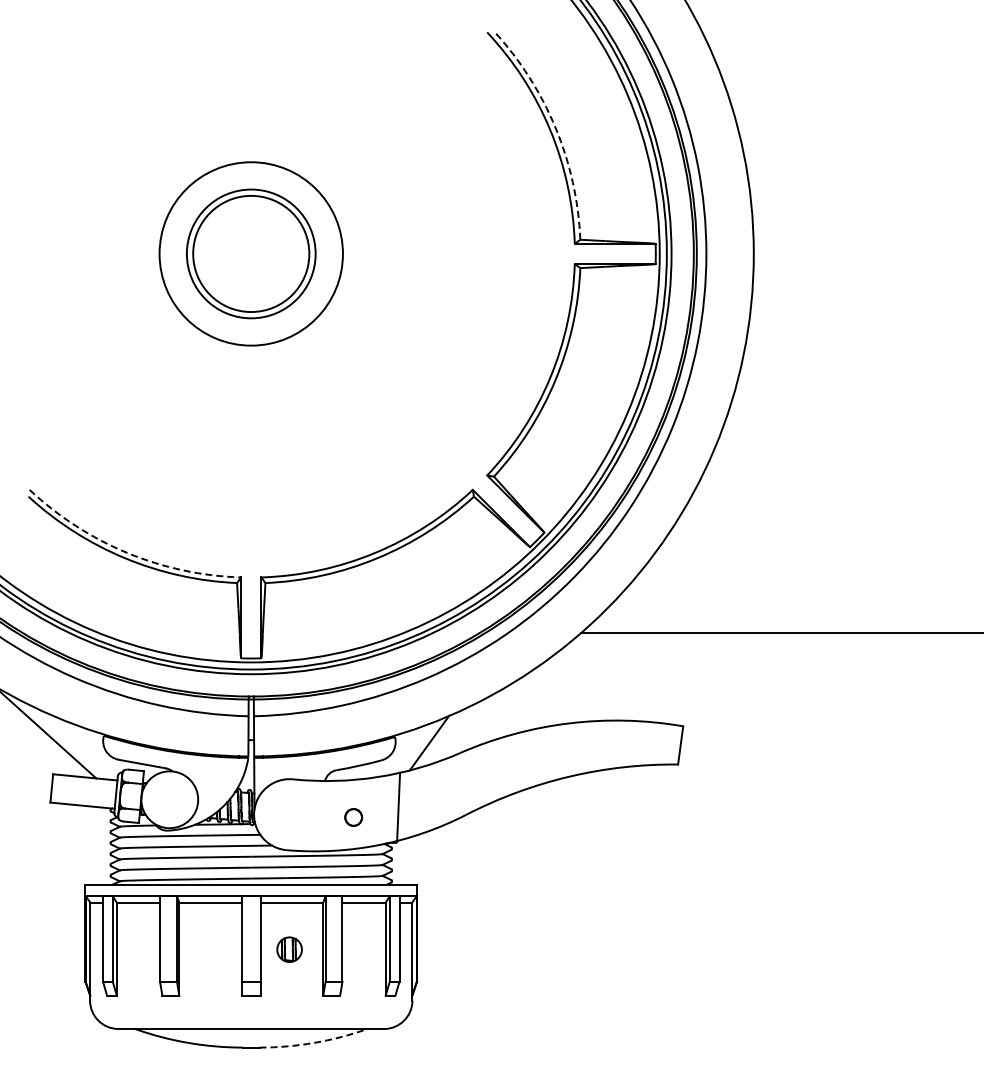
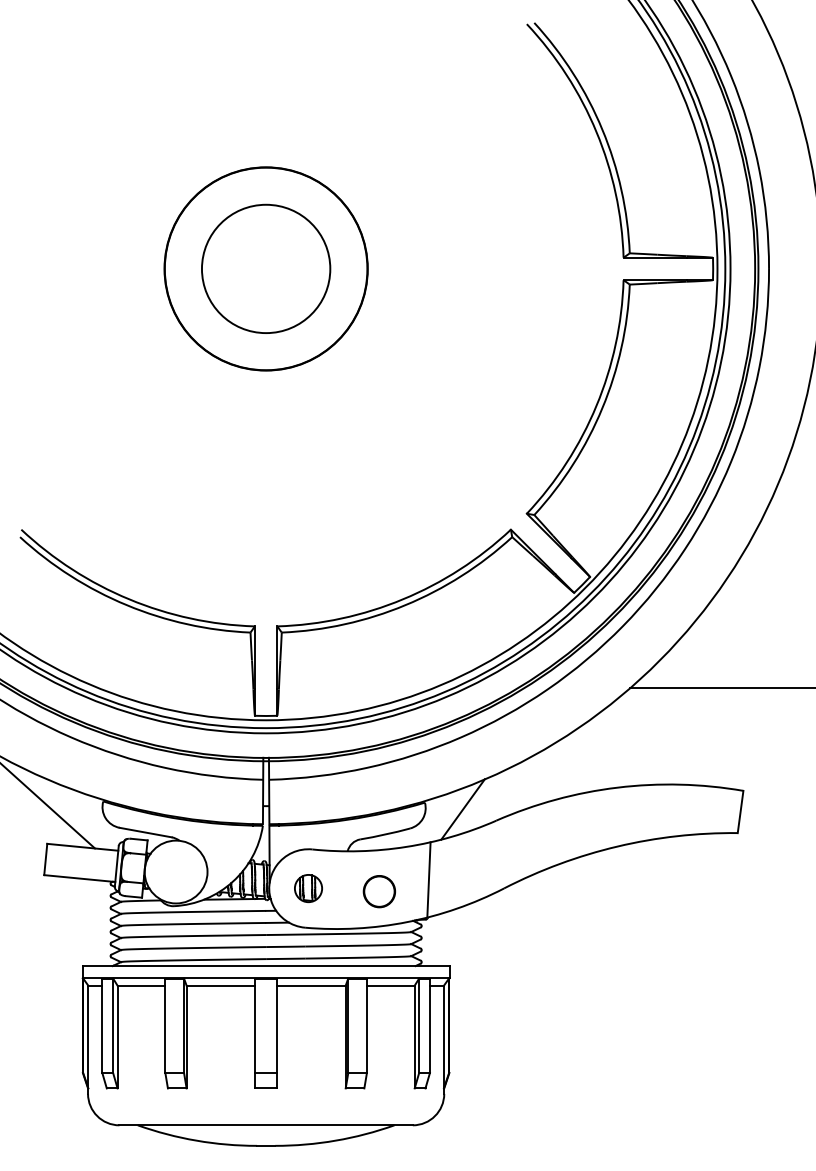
arc: (555, 127) -> (602, 129), dashed -> solid
circle: (251, 253) -> (266, 268), size x1.43
arc: (127, 552) -> (129, 598), dashed -> solid
circle: (353, 817) -> (379, 891), size x1.67
part: (289, 949) -> (308, 888), moved
arc: (314, 1042) -> (336, 1140), dashed -> solid

